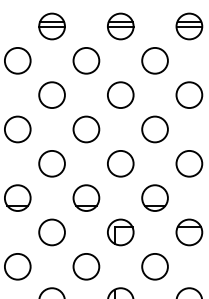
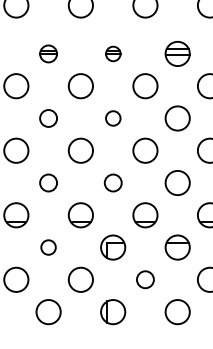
part: (51, 26) -> (48, 53), size x0.7
part: (121, 26) -> (113, 53), size x0.6
circle: (51, 95) -> (48, 118), size x0.7
circle: (121, 95) -> (113, 118), size x0.6
circle: (51, 163) -> (48, 182), size x0.7
circle: (121, 163) -> (113, 182), size x0.7
circle: (51, 232) -> (48, 247), size x0.6
circle: (155, 266) -> (145, 279), size x0.7

